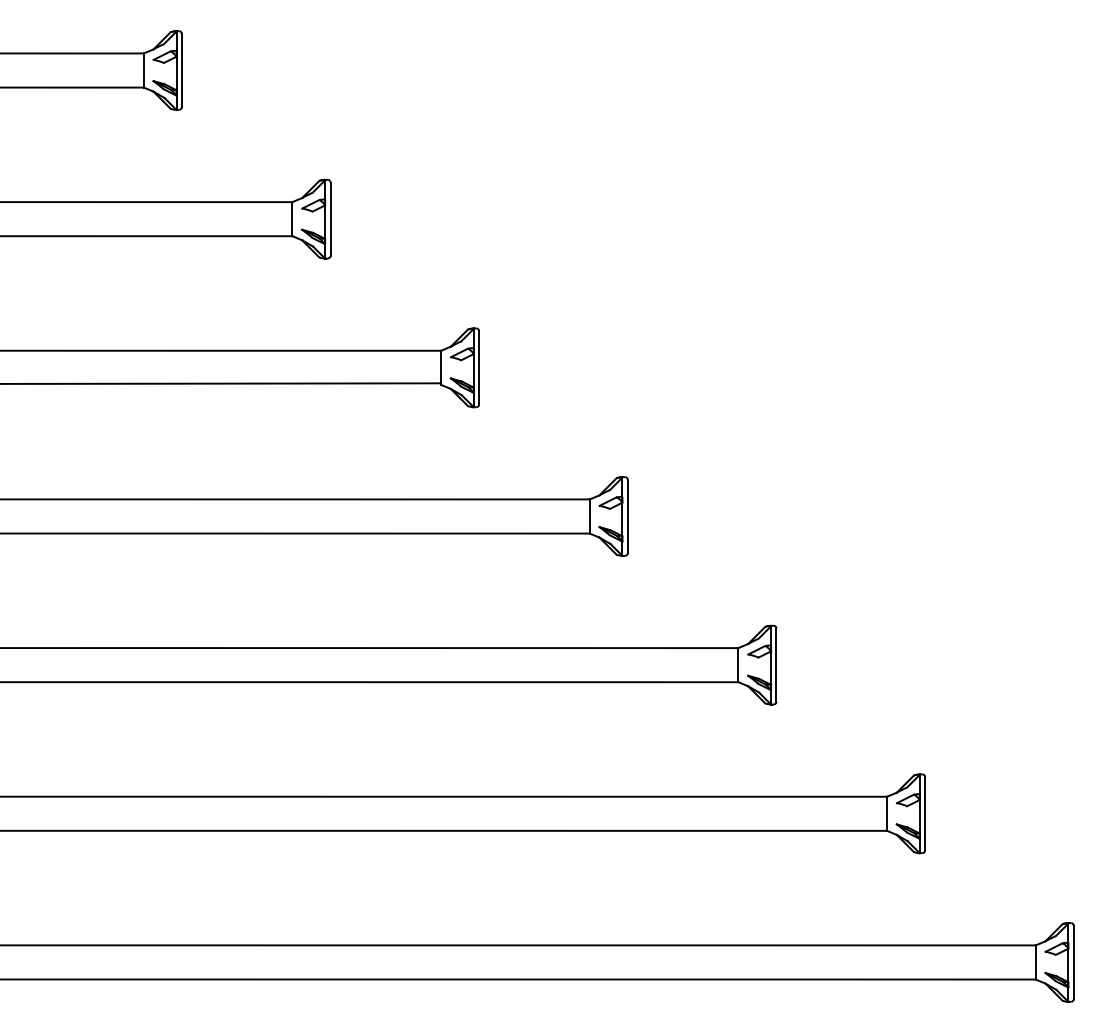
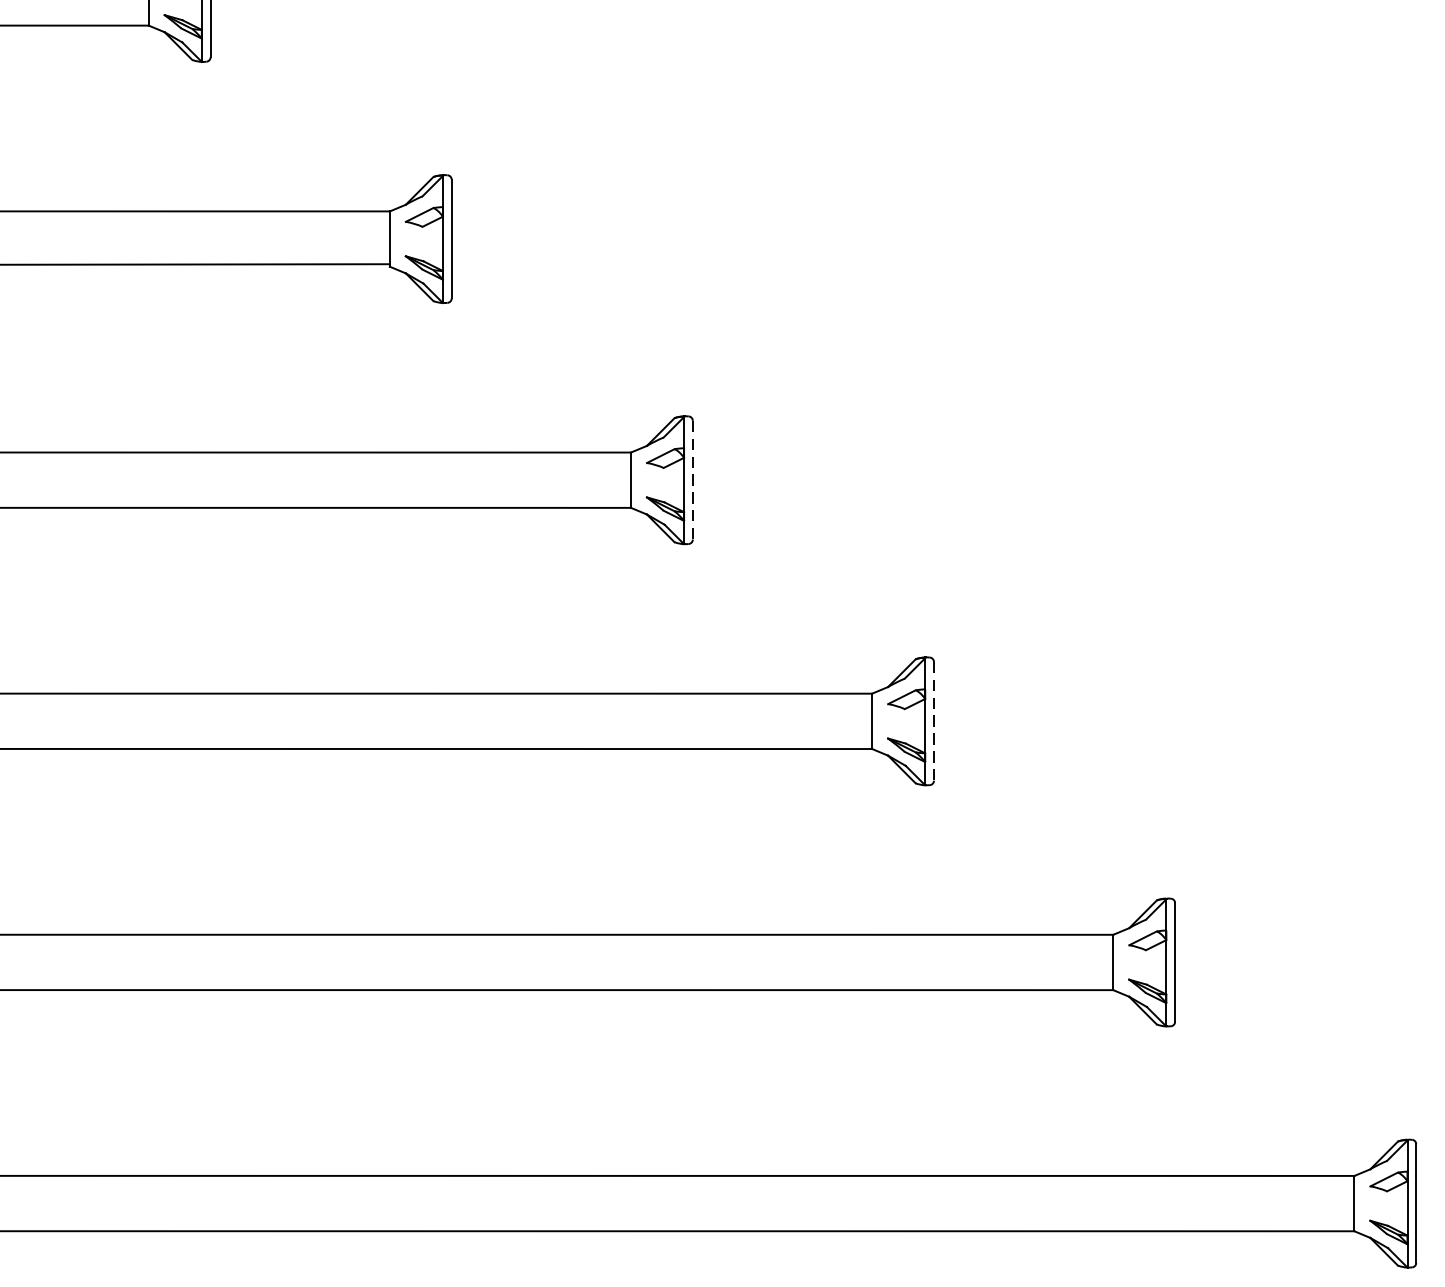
line: (627, 516) -> (692, 480), solid -> dashed
line: (776, 665) -> (933, 721), solid -> dashed

